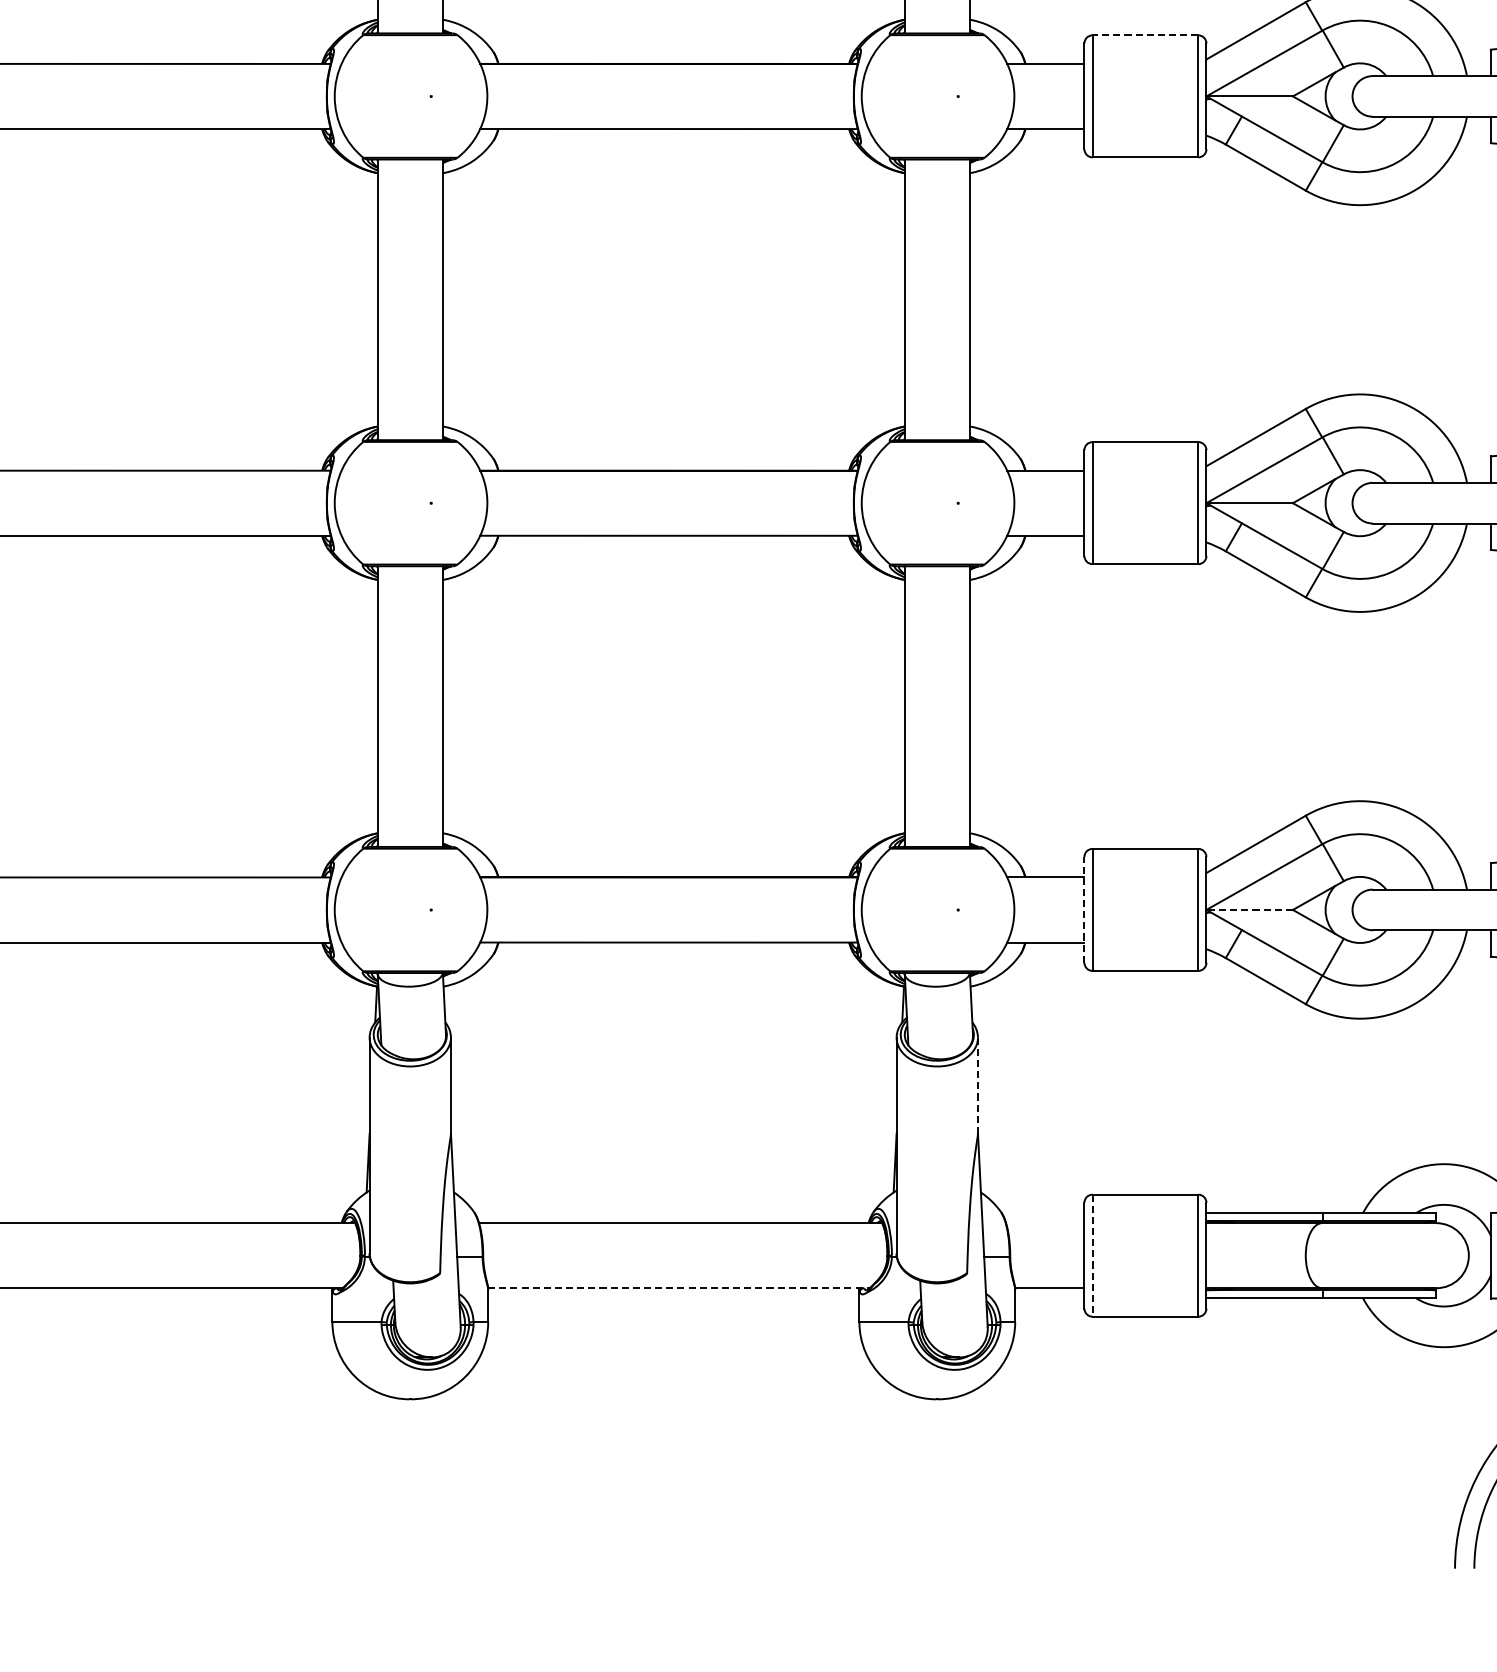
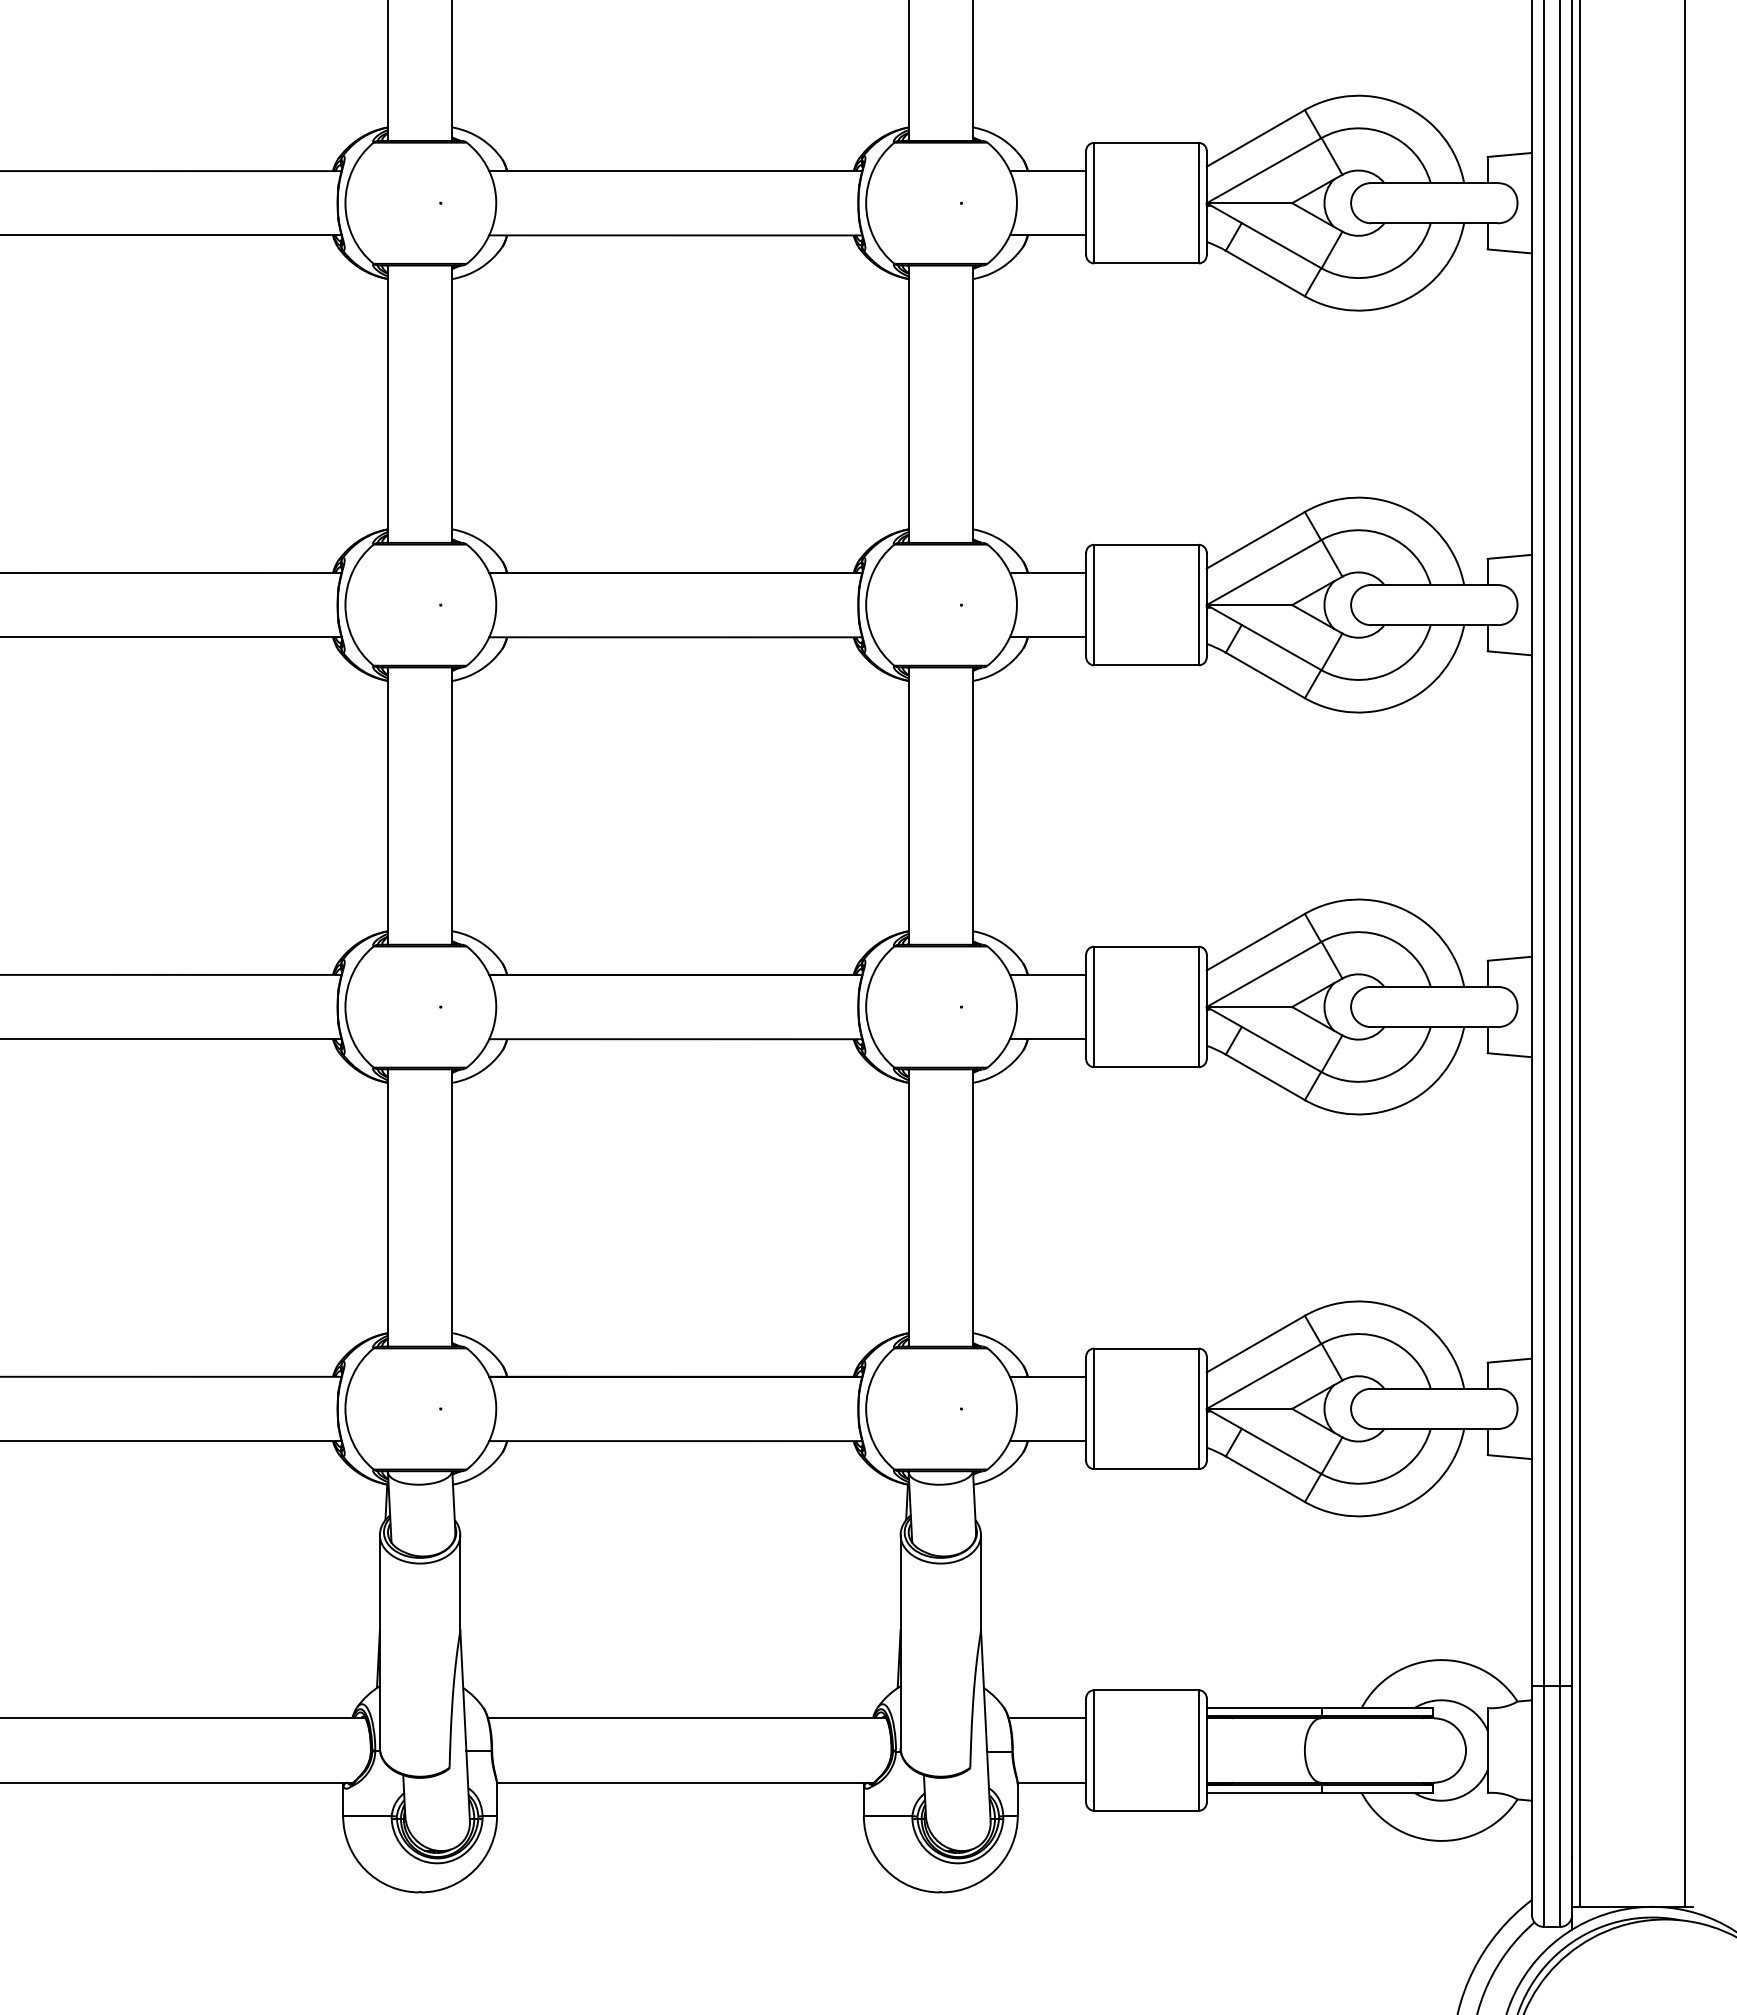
line: (1144, 35) -> (1145, 544), dashed -> solid
line: (1084, 909) -> (1086, 1408), dashed -> solid
line: (1249, 909) -> (1249, 1408), dashed -> solid
line: (978, 1086) -> (981, 1583), dashed -> solid
line: (1045, 1223) -> (1047, 1718), added
line: (1092, 1256) -> (1094, 1751), dashed -> solid
line: (678, 1288) -> (685, 1782), dashed -> solid

